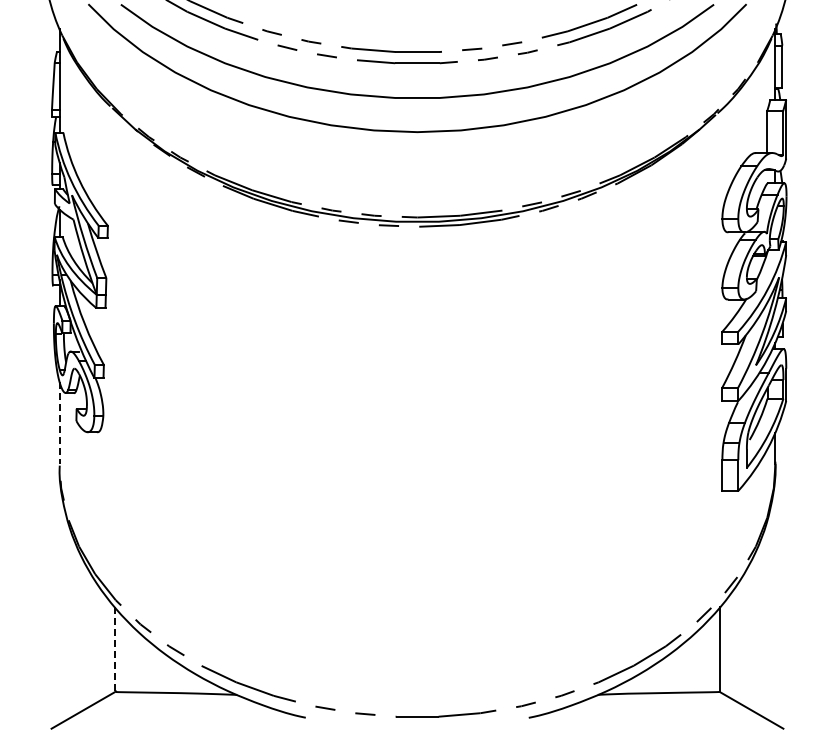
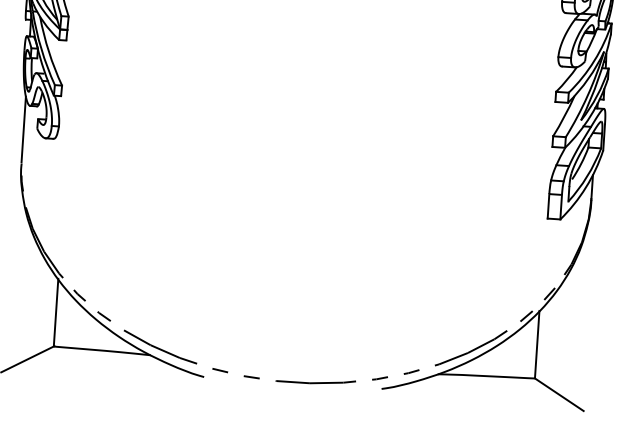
line: (59, 423) -> (23, 129), dashed -> solid
line: (115, 649) -> (56, 312), dashed -> solid

